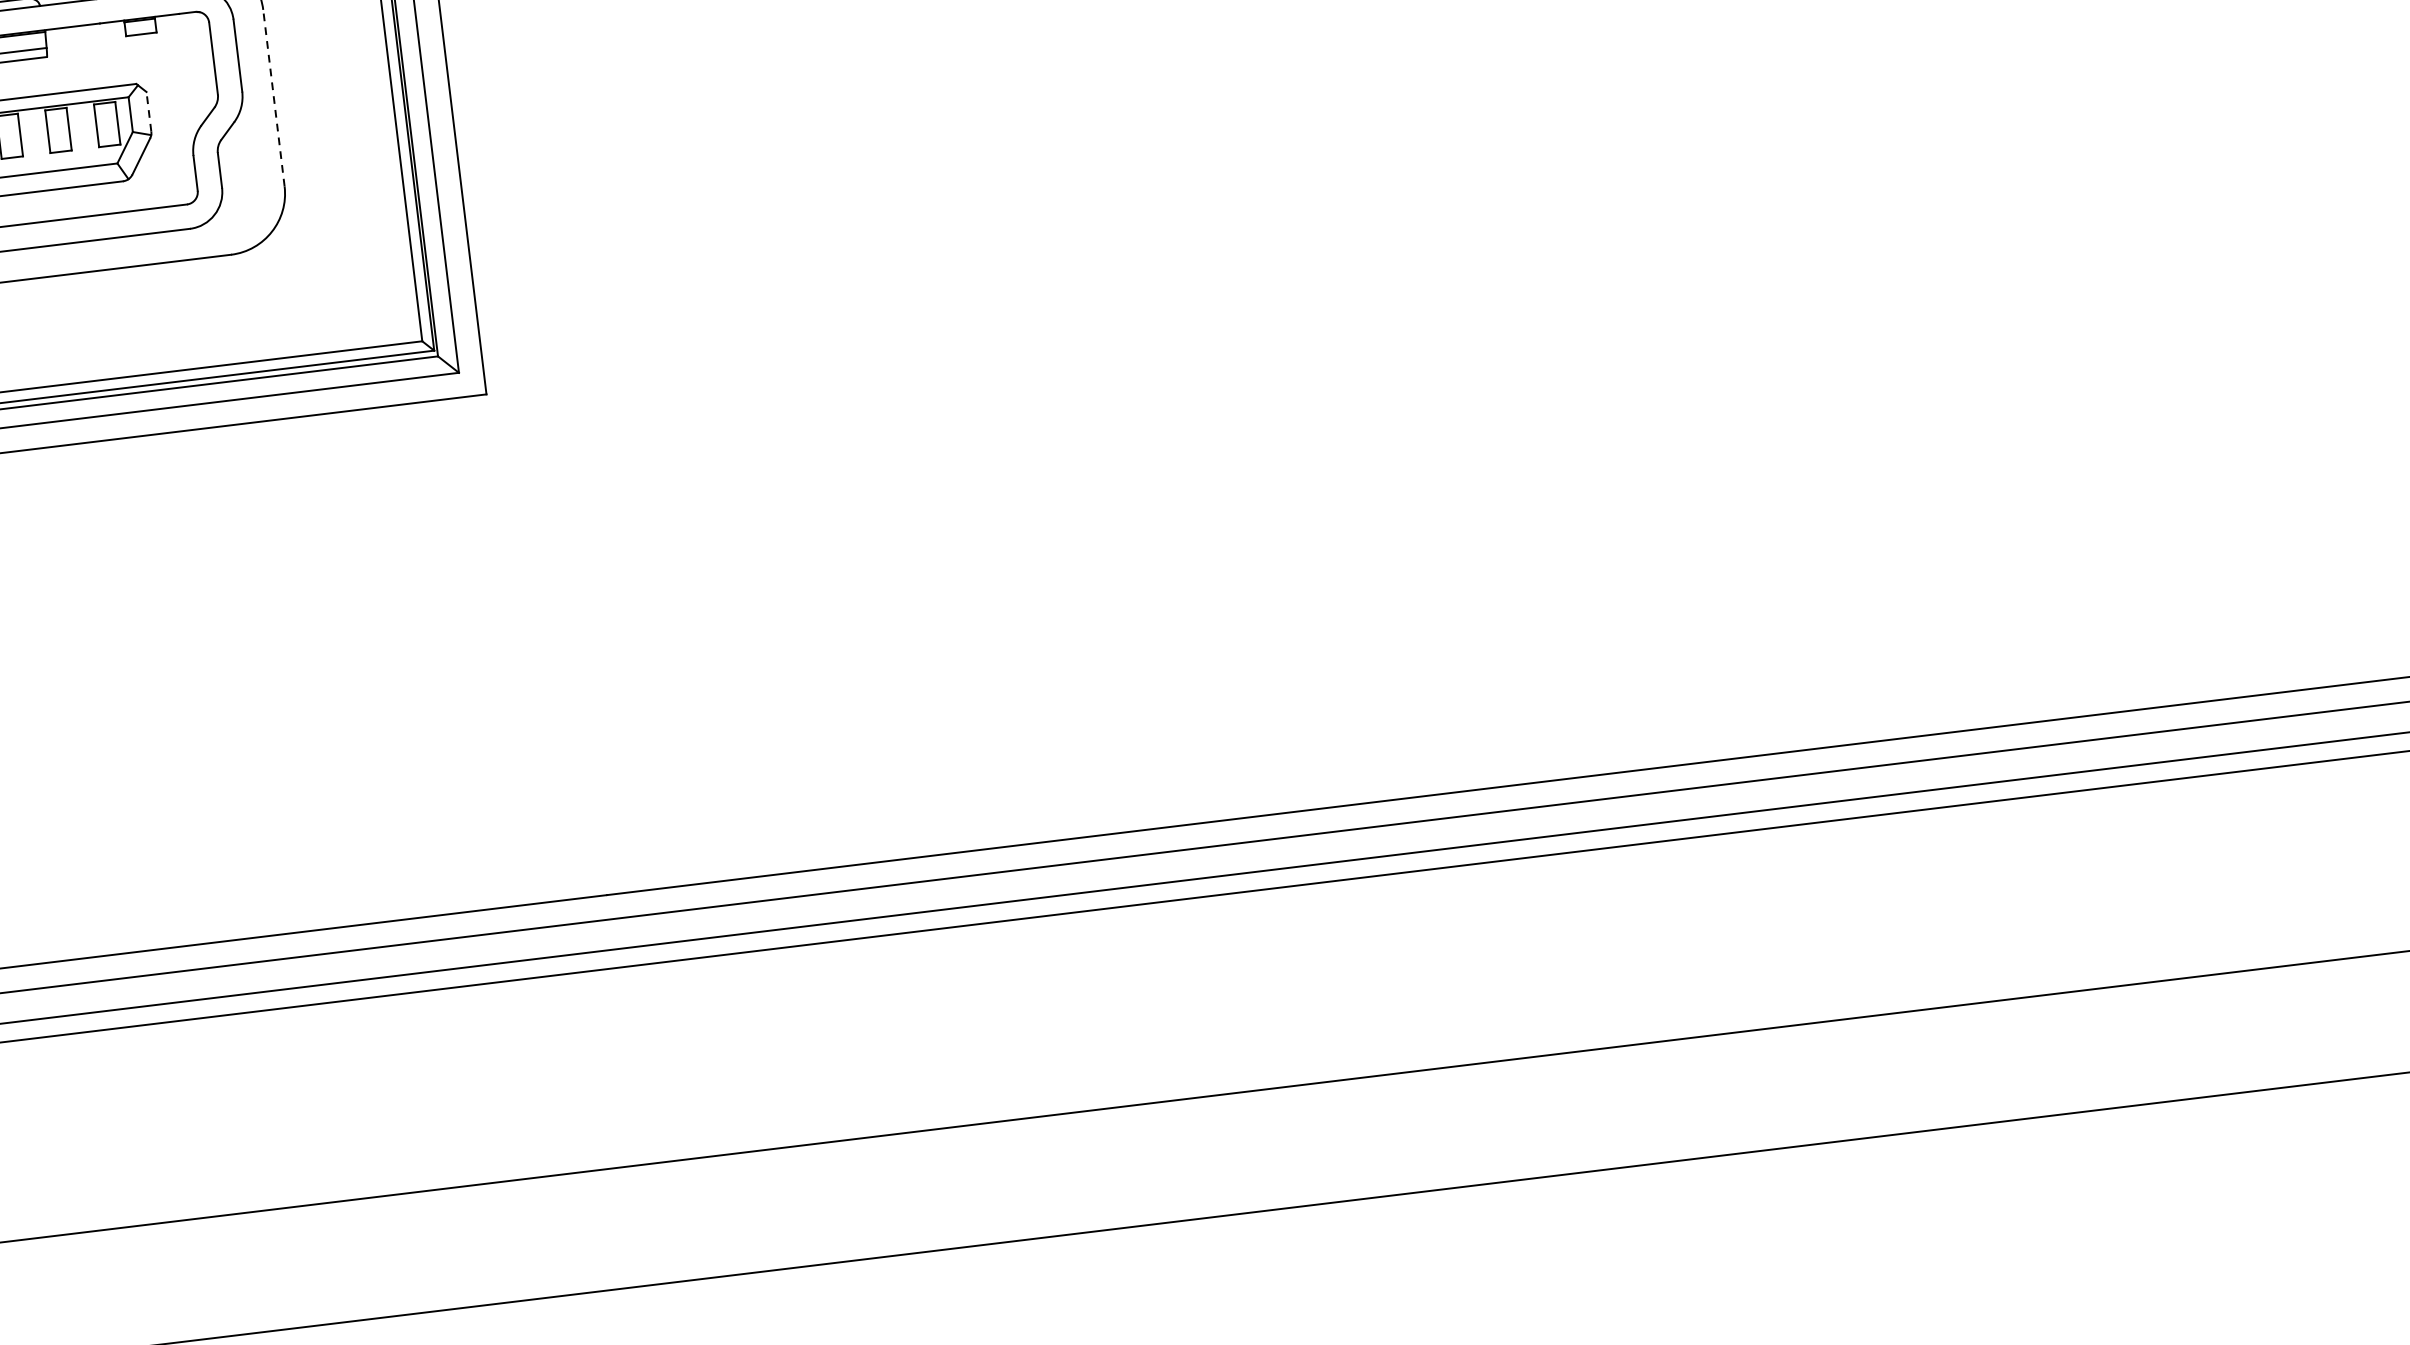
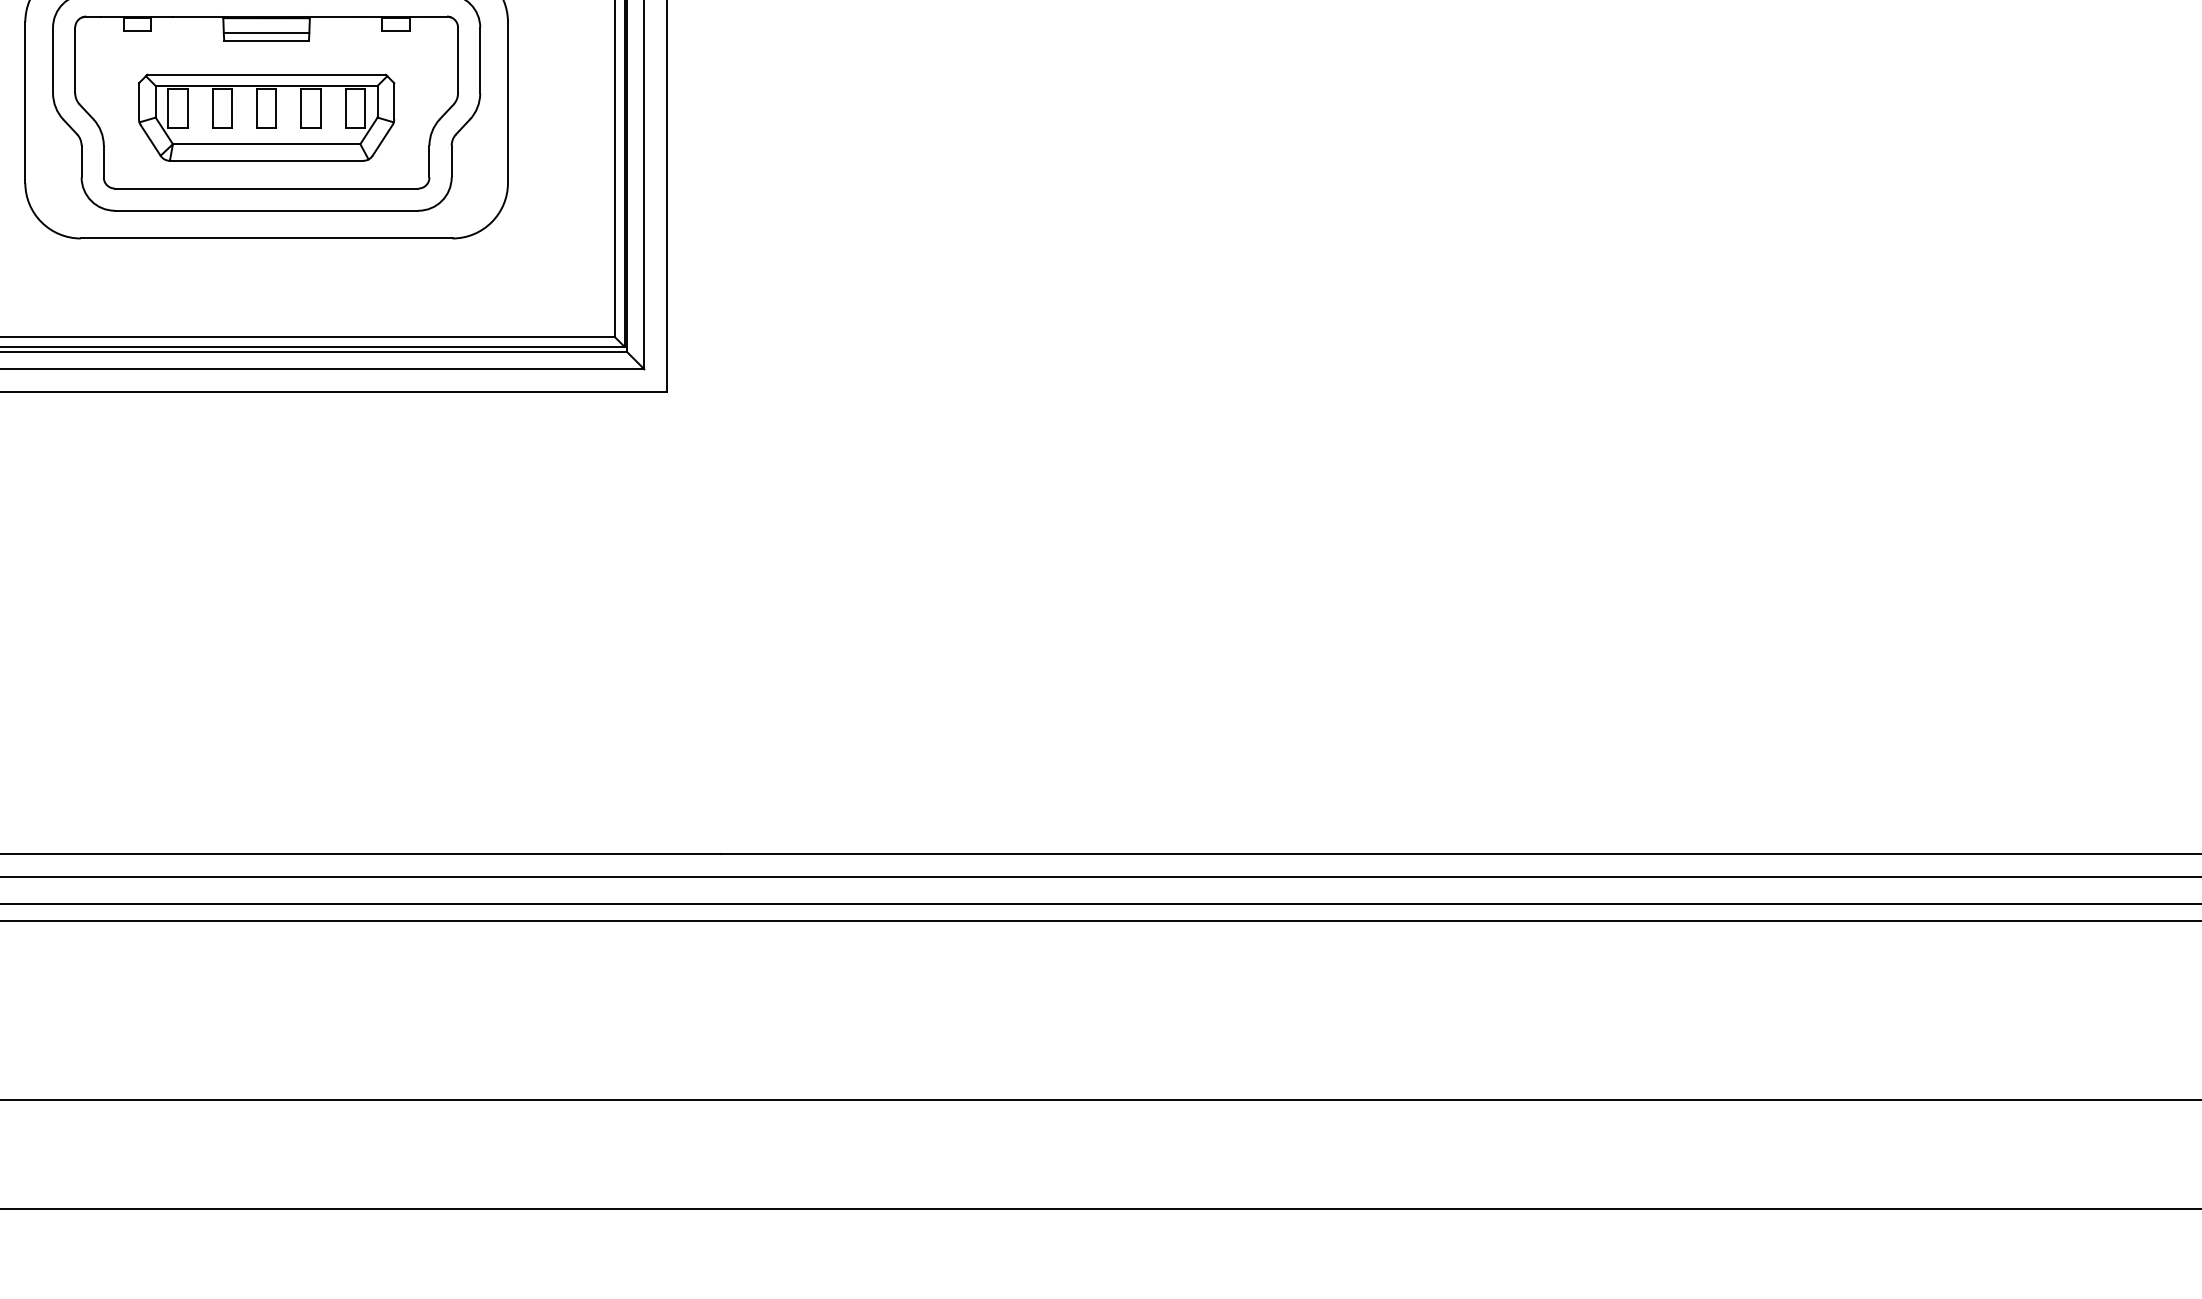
line: (273, 98) -> (507, 102), dashed -> solid
line: (149, 111) -> (394, 100), dashed -> solid

